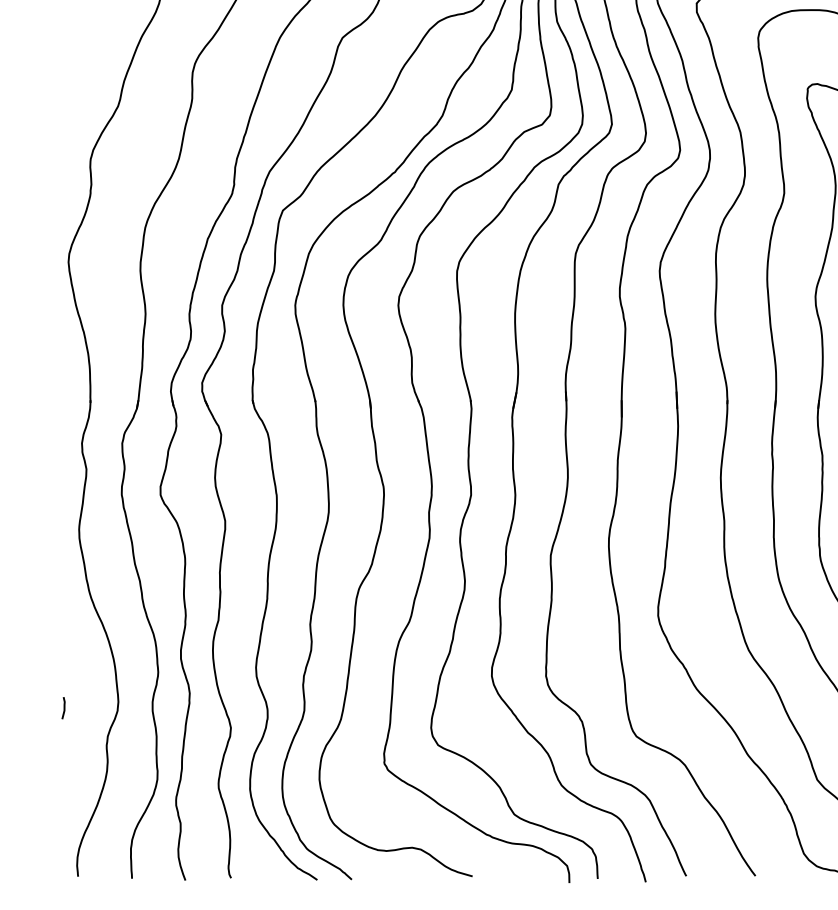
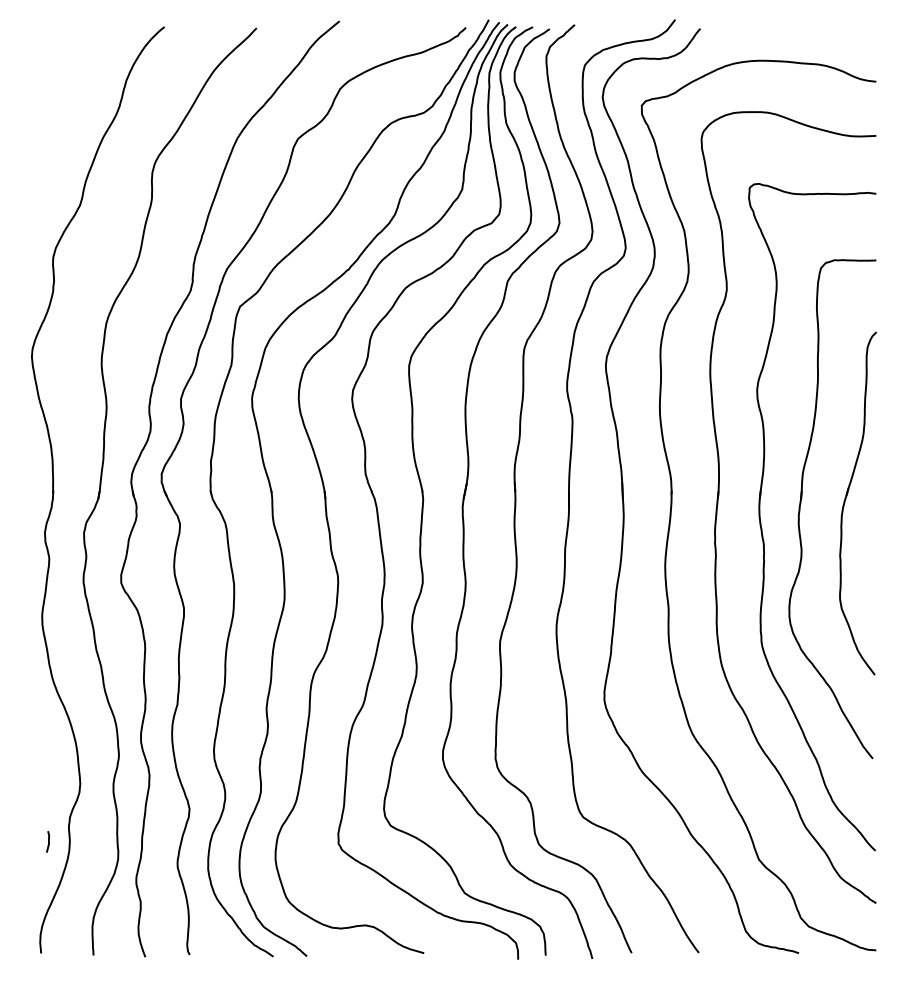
line: (64, 707) -> (48, 841), moved

